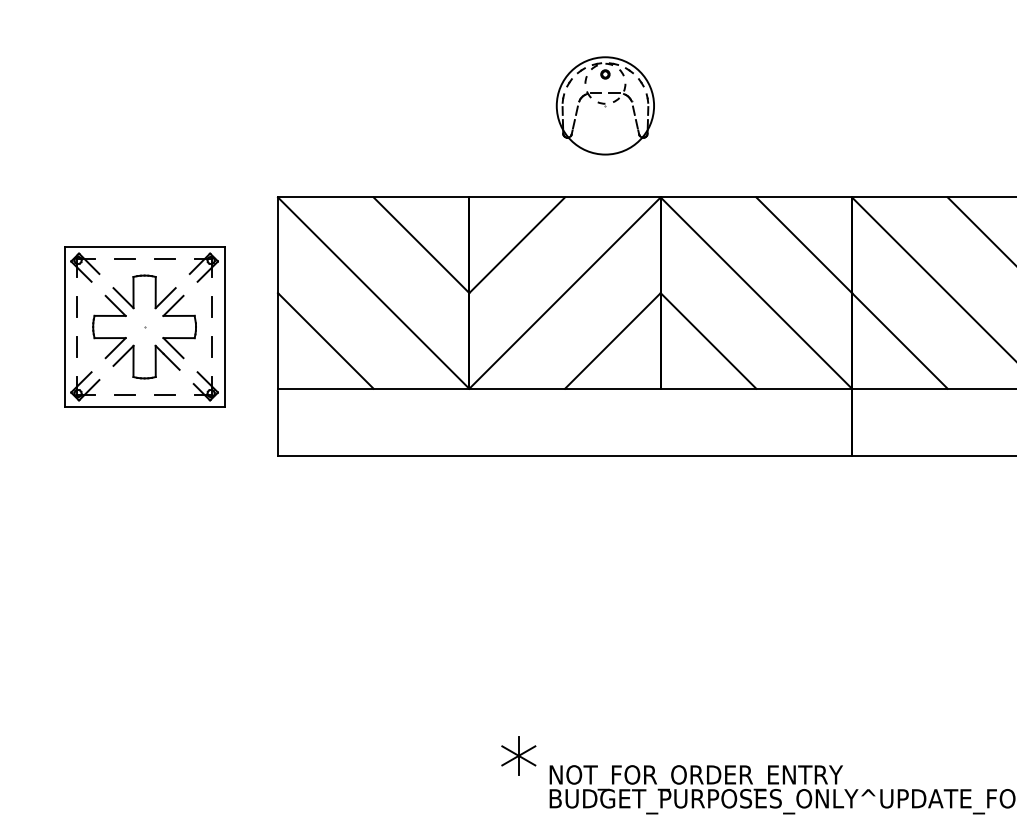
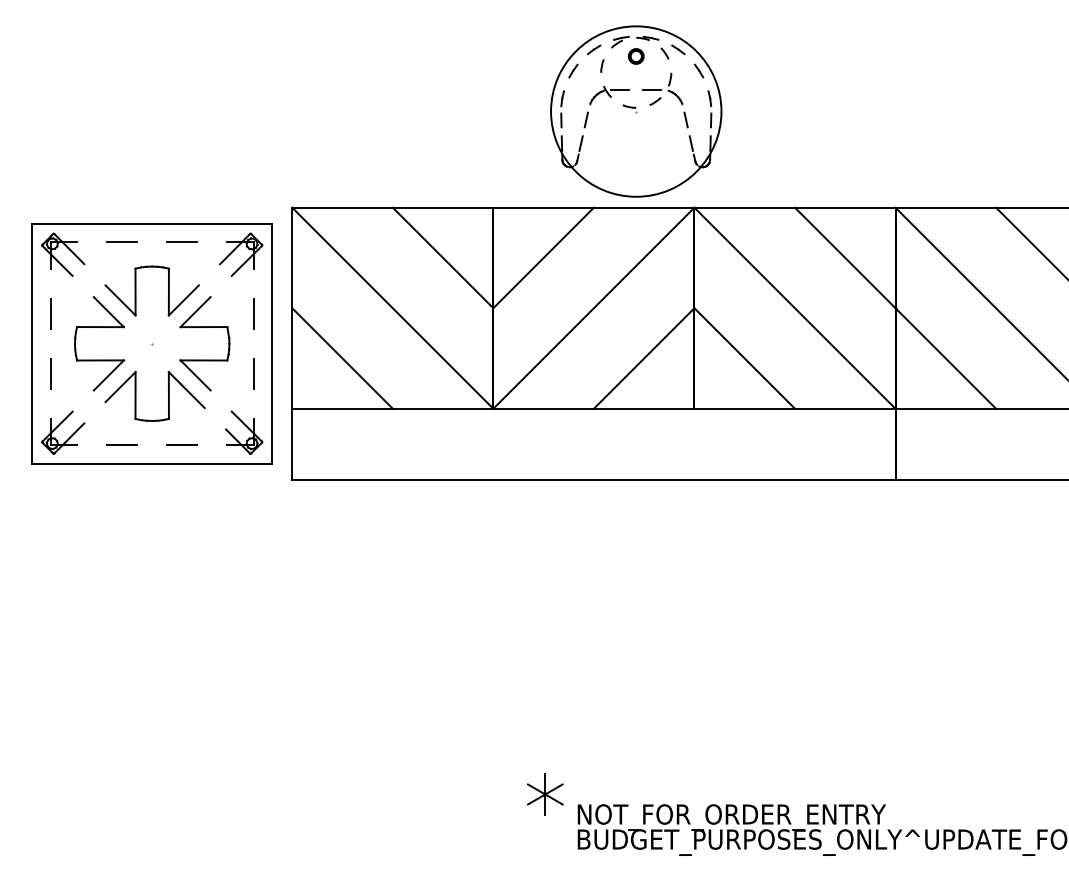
part: (605, 105) -> (636, 111), size x1.67
part: (143, 326) -> (151, 343), size x1.43

